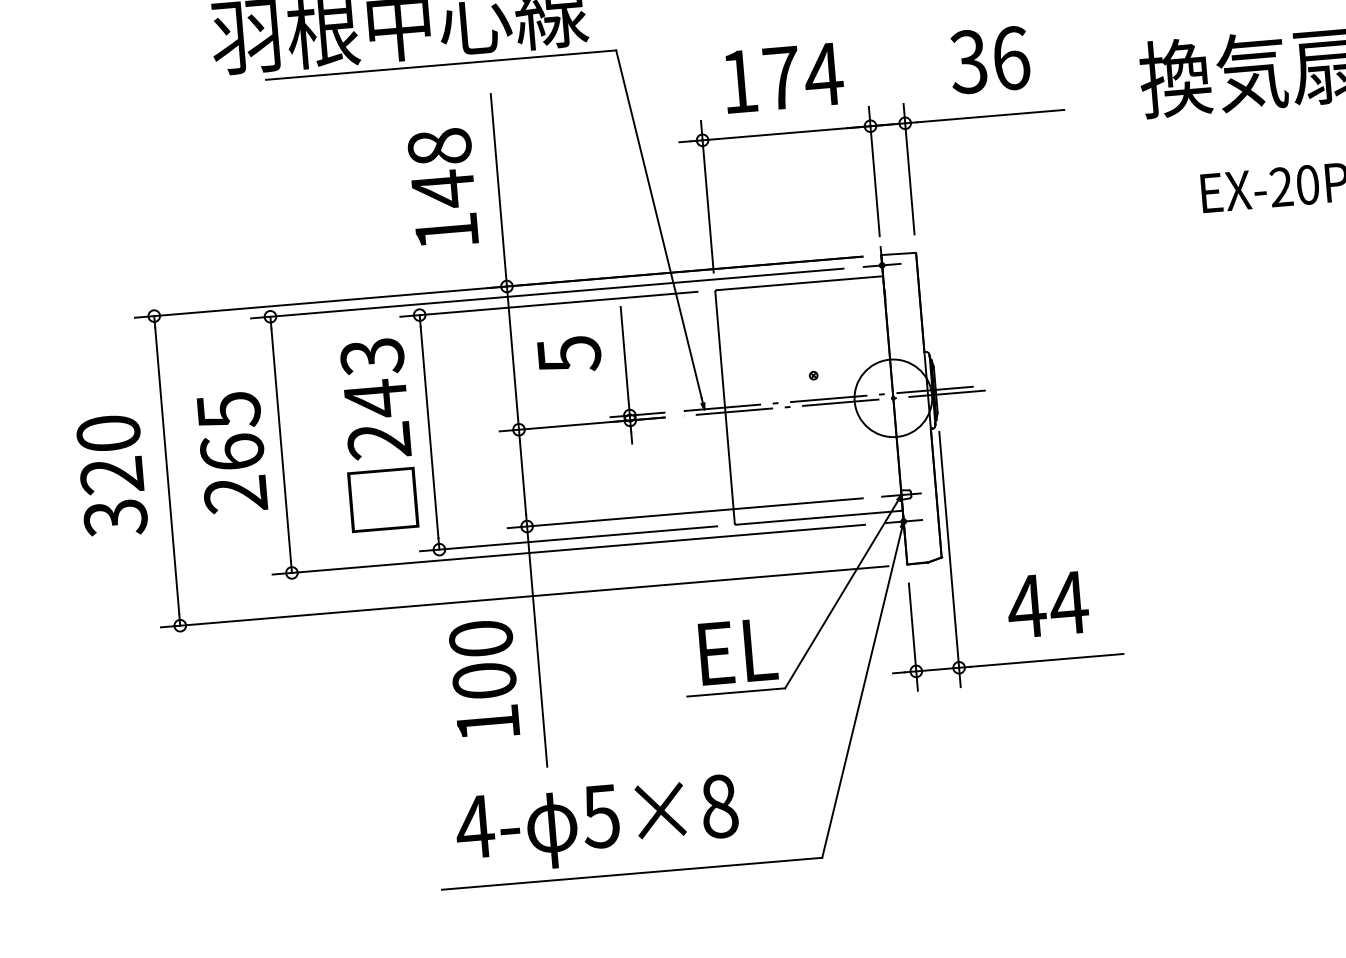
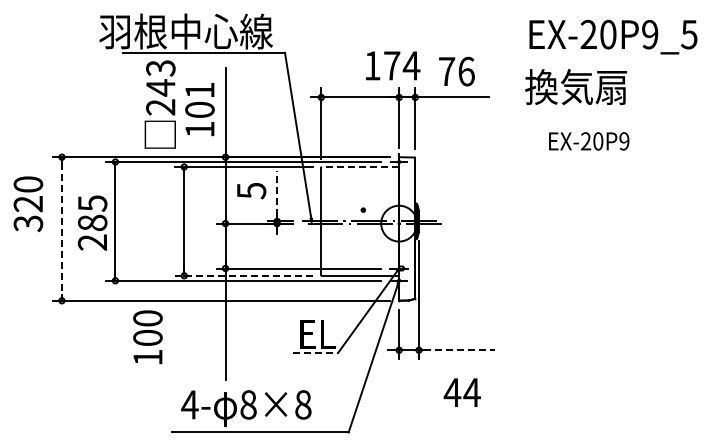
text: (967, 61) -> (446, 71), 36 -> 76
text: (784, 77) -> (393, 65), moved
text: (440, 168) -> (199, 100), 148 -> 101
line: (799, 284) -> (360, 167), solid -> dashed
line: (625, 355) -> (277, 193), solid -> dashed
text: (376, 434) -> (159, 104), moved
text: (231, 451) -> (92, 222), 265 -> 285
line: (166, 472) -> (61, 229), solid -> dashed
text: (112, 476) -> (28, 204), moved
line: (569, 538) -> (244, 275), solid -> dashed
text: (1046, 604) -> (461, 392), moved
line: (1048, 660) -> (460, 350), solid -> dashed
text: (483, 679) -> (147, 337), moved
line: (736, 693) -> (315, 353), solid -> dashed
text: (601, 815) -> (248, 404), 5×8 -> 8×8

